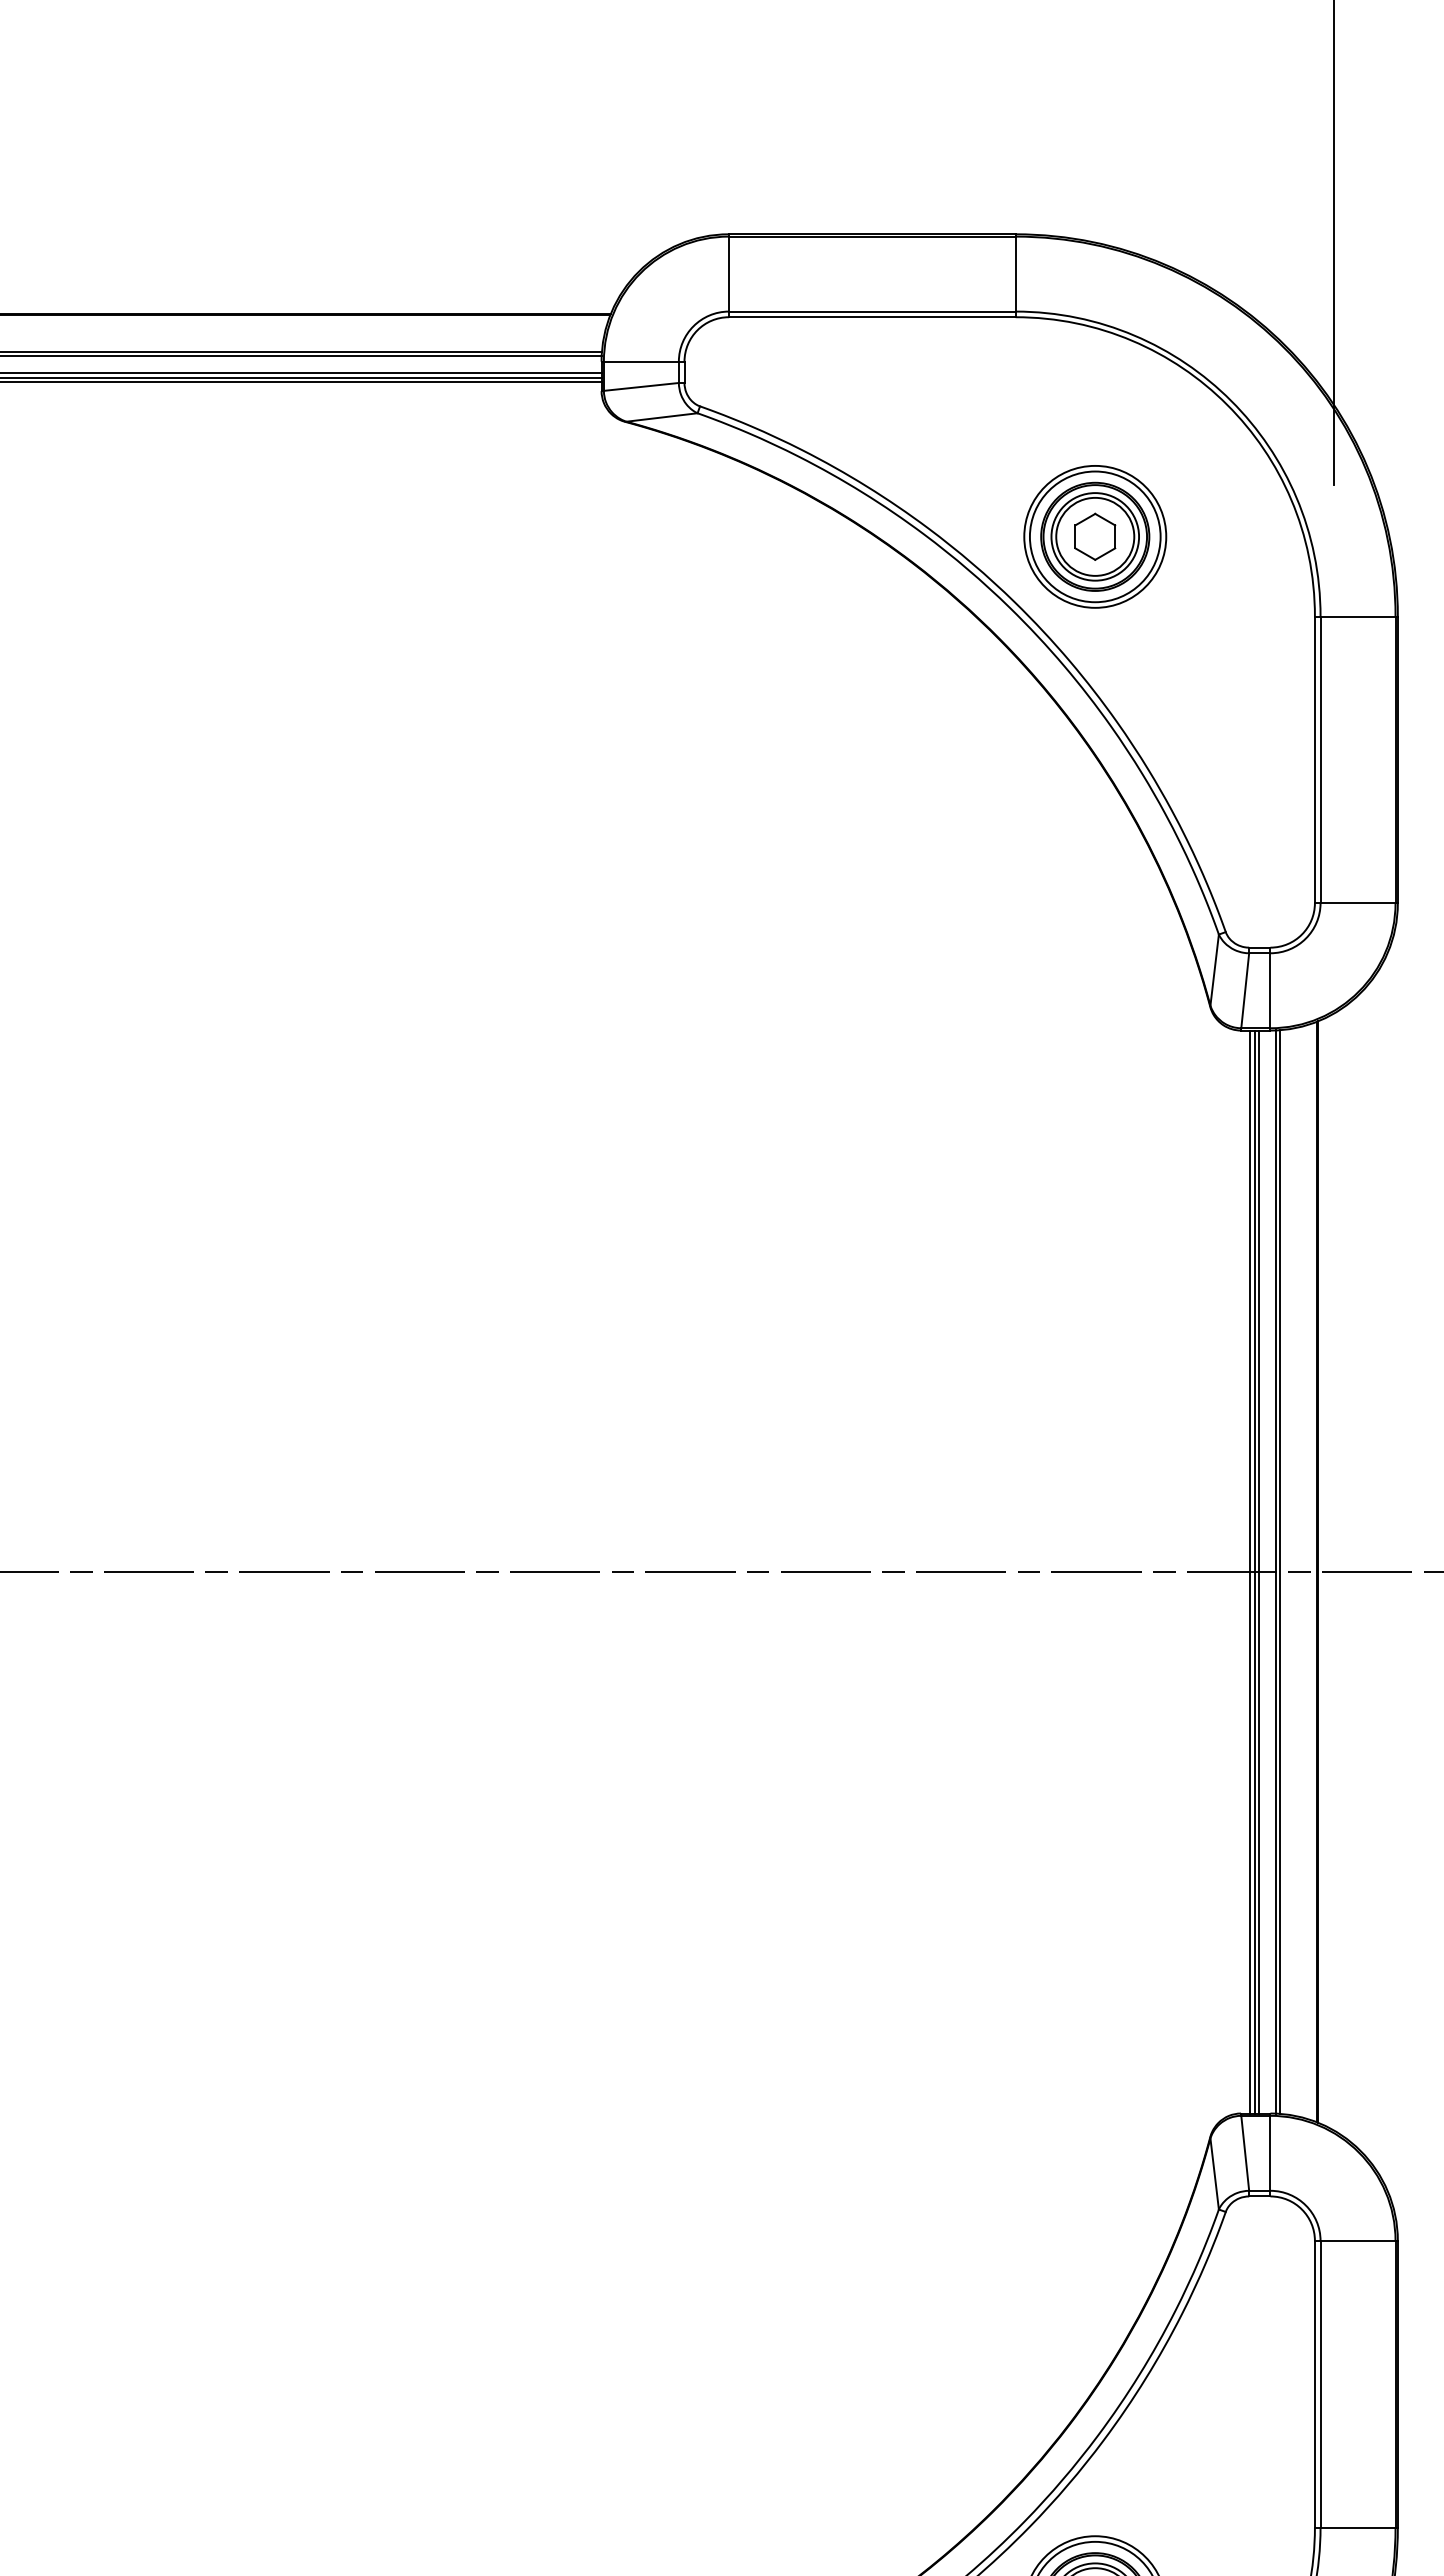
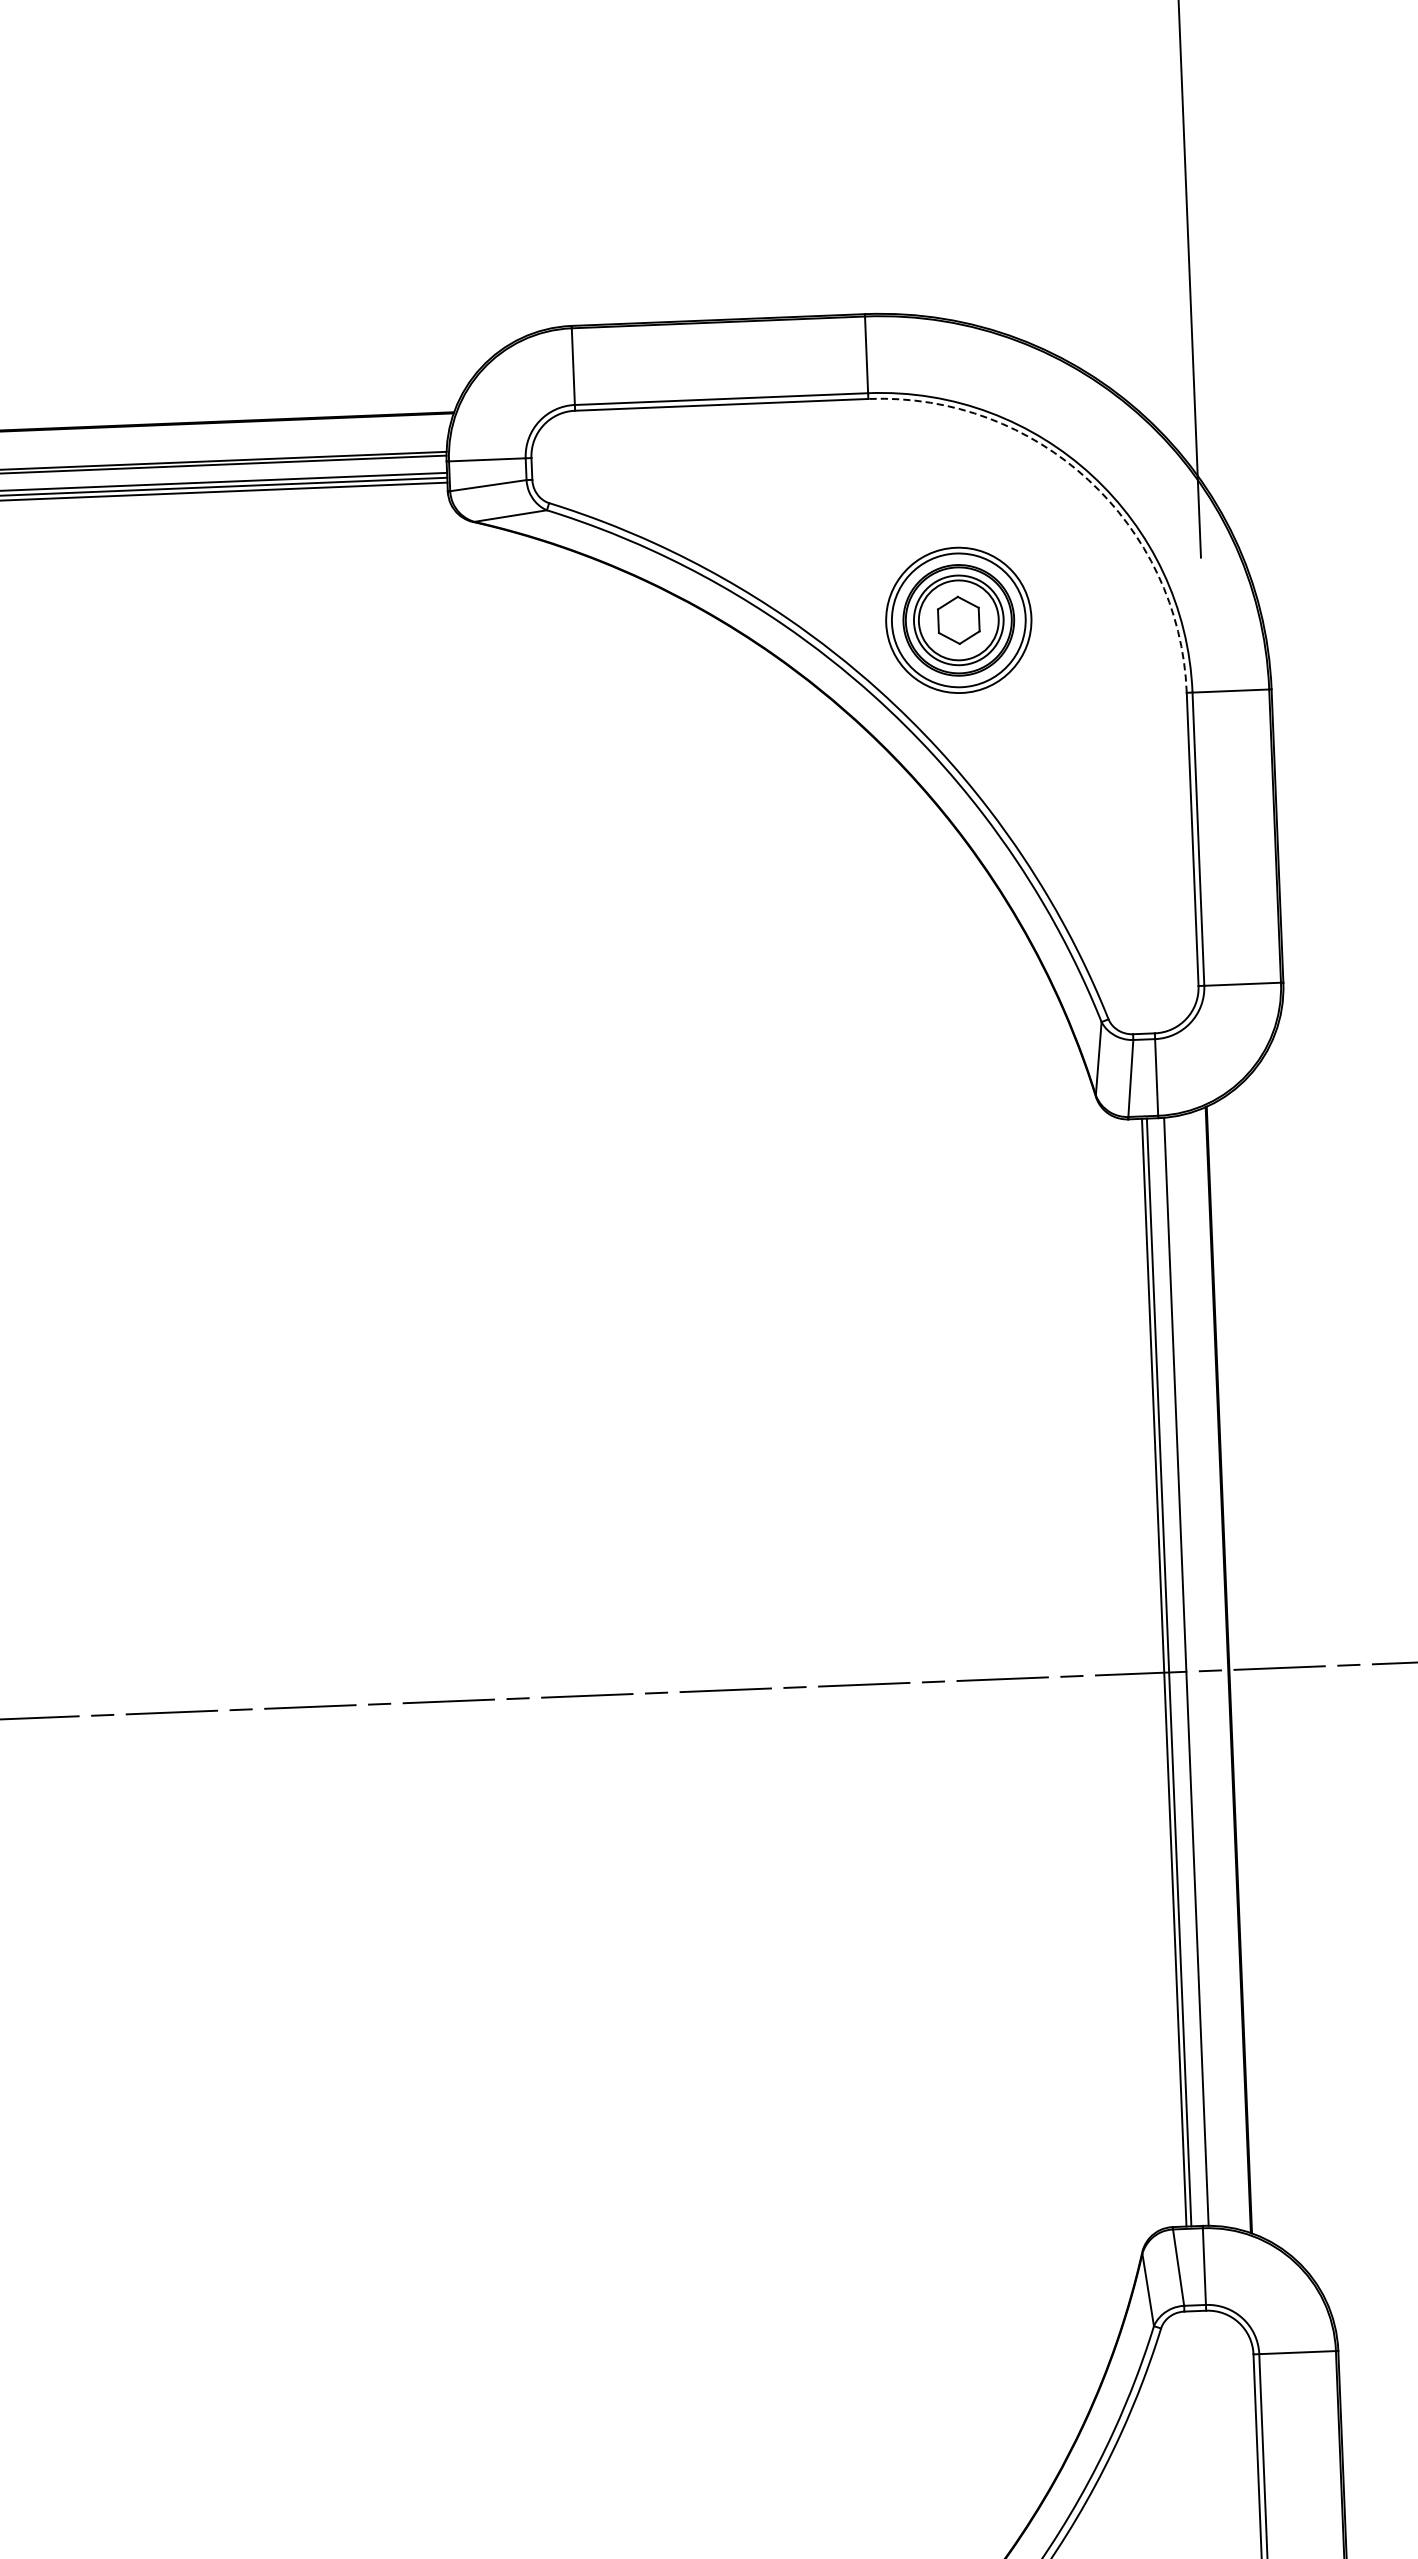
arc: (1227, 404) -> (1088, 479), solid -> dashed
line: (1249, 1571) -> (1159, 1672), removed
line: (1279, 1571) -> (1189, 1671), removed

